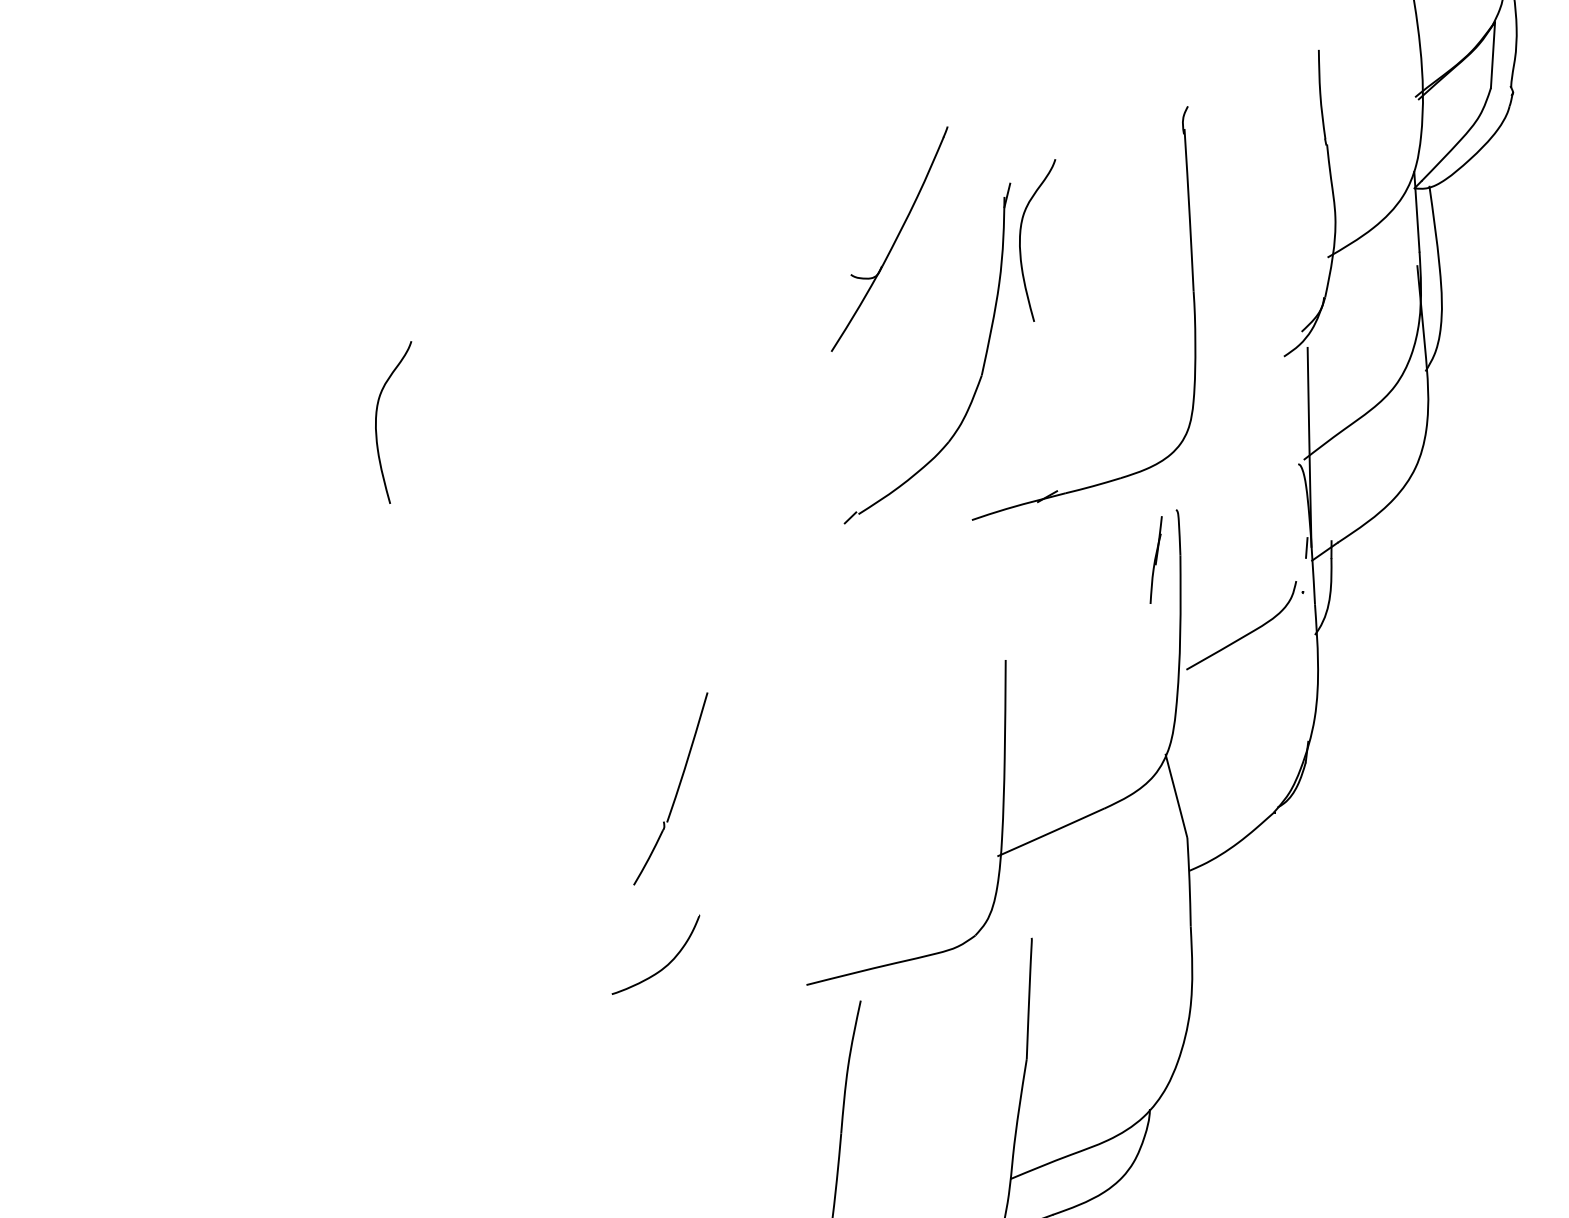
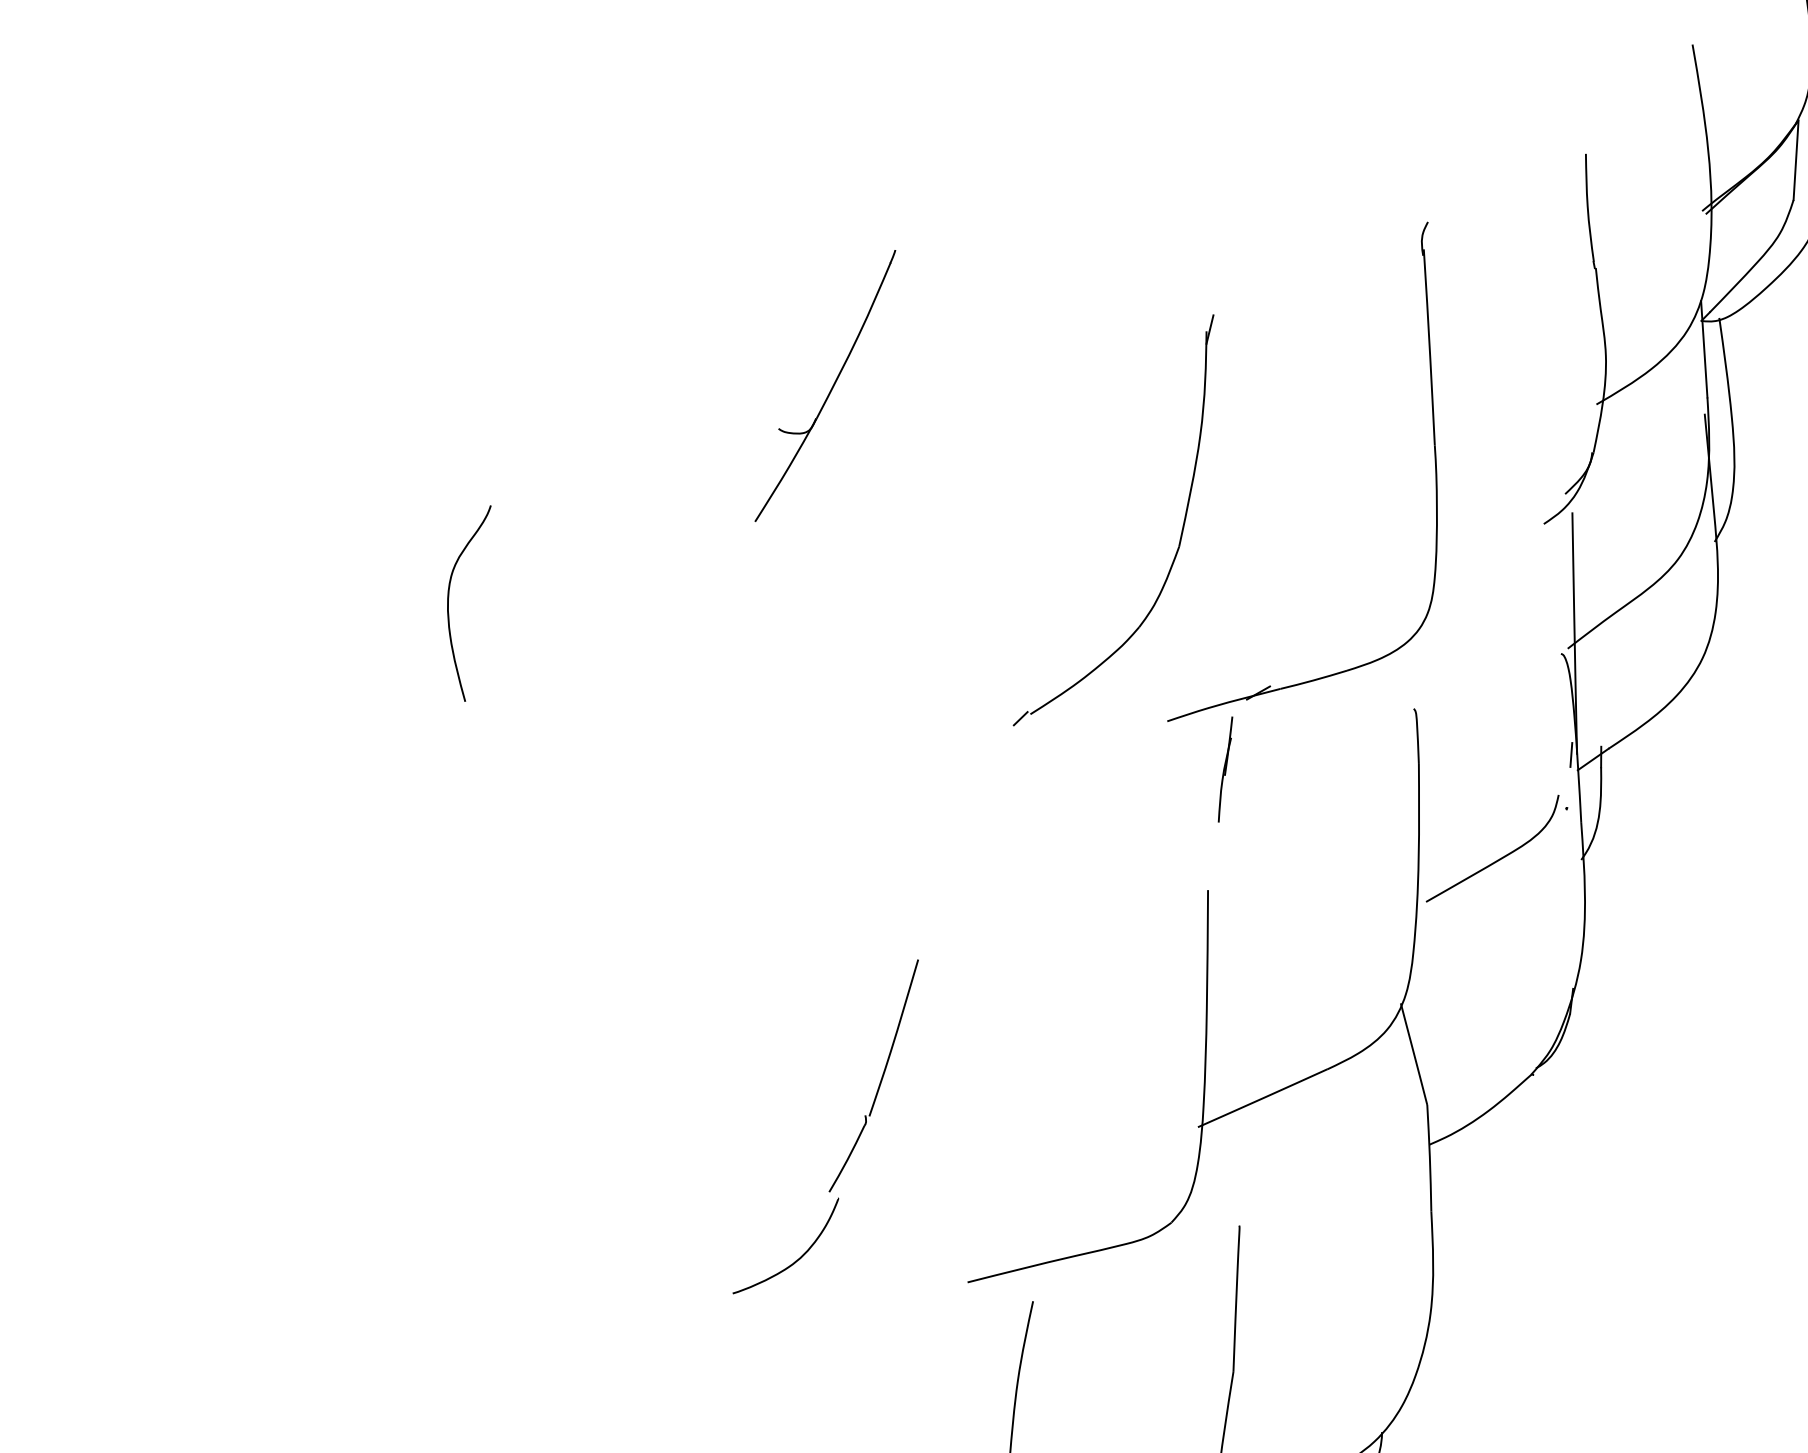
part: (889, 238) -> (825, 385), moved
curve: (1020, 240) -> (1225, 383), removed
part: (1155, 559) -> (1224, 768), moved
part: (676, 790) -> (880, 1077), moved

